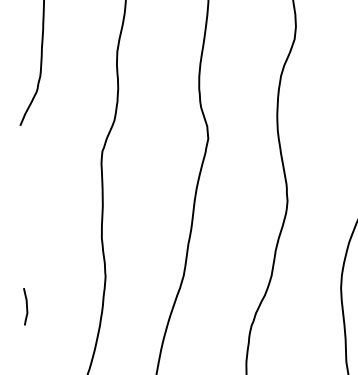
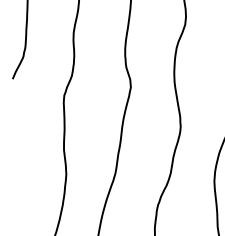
curve: (26, 305) -> (16, 192), removed

